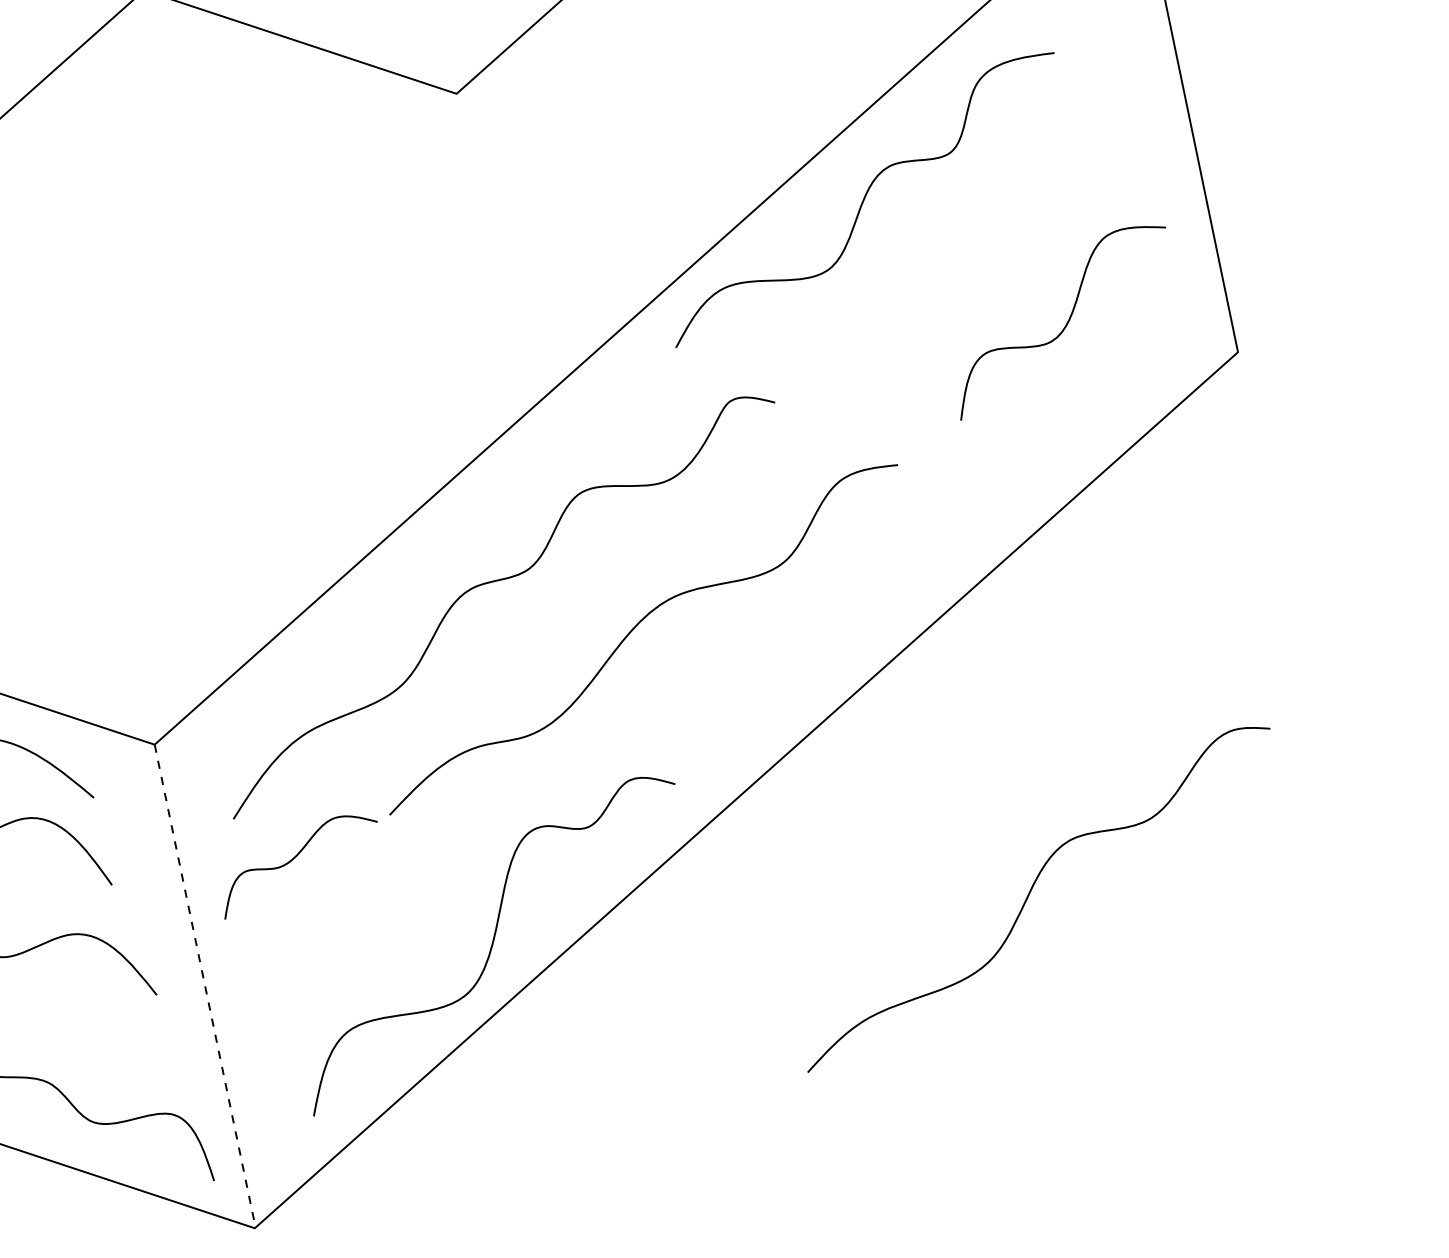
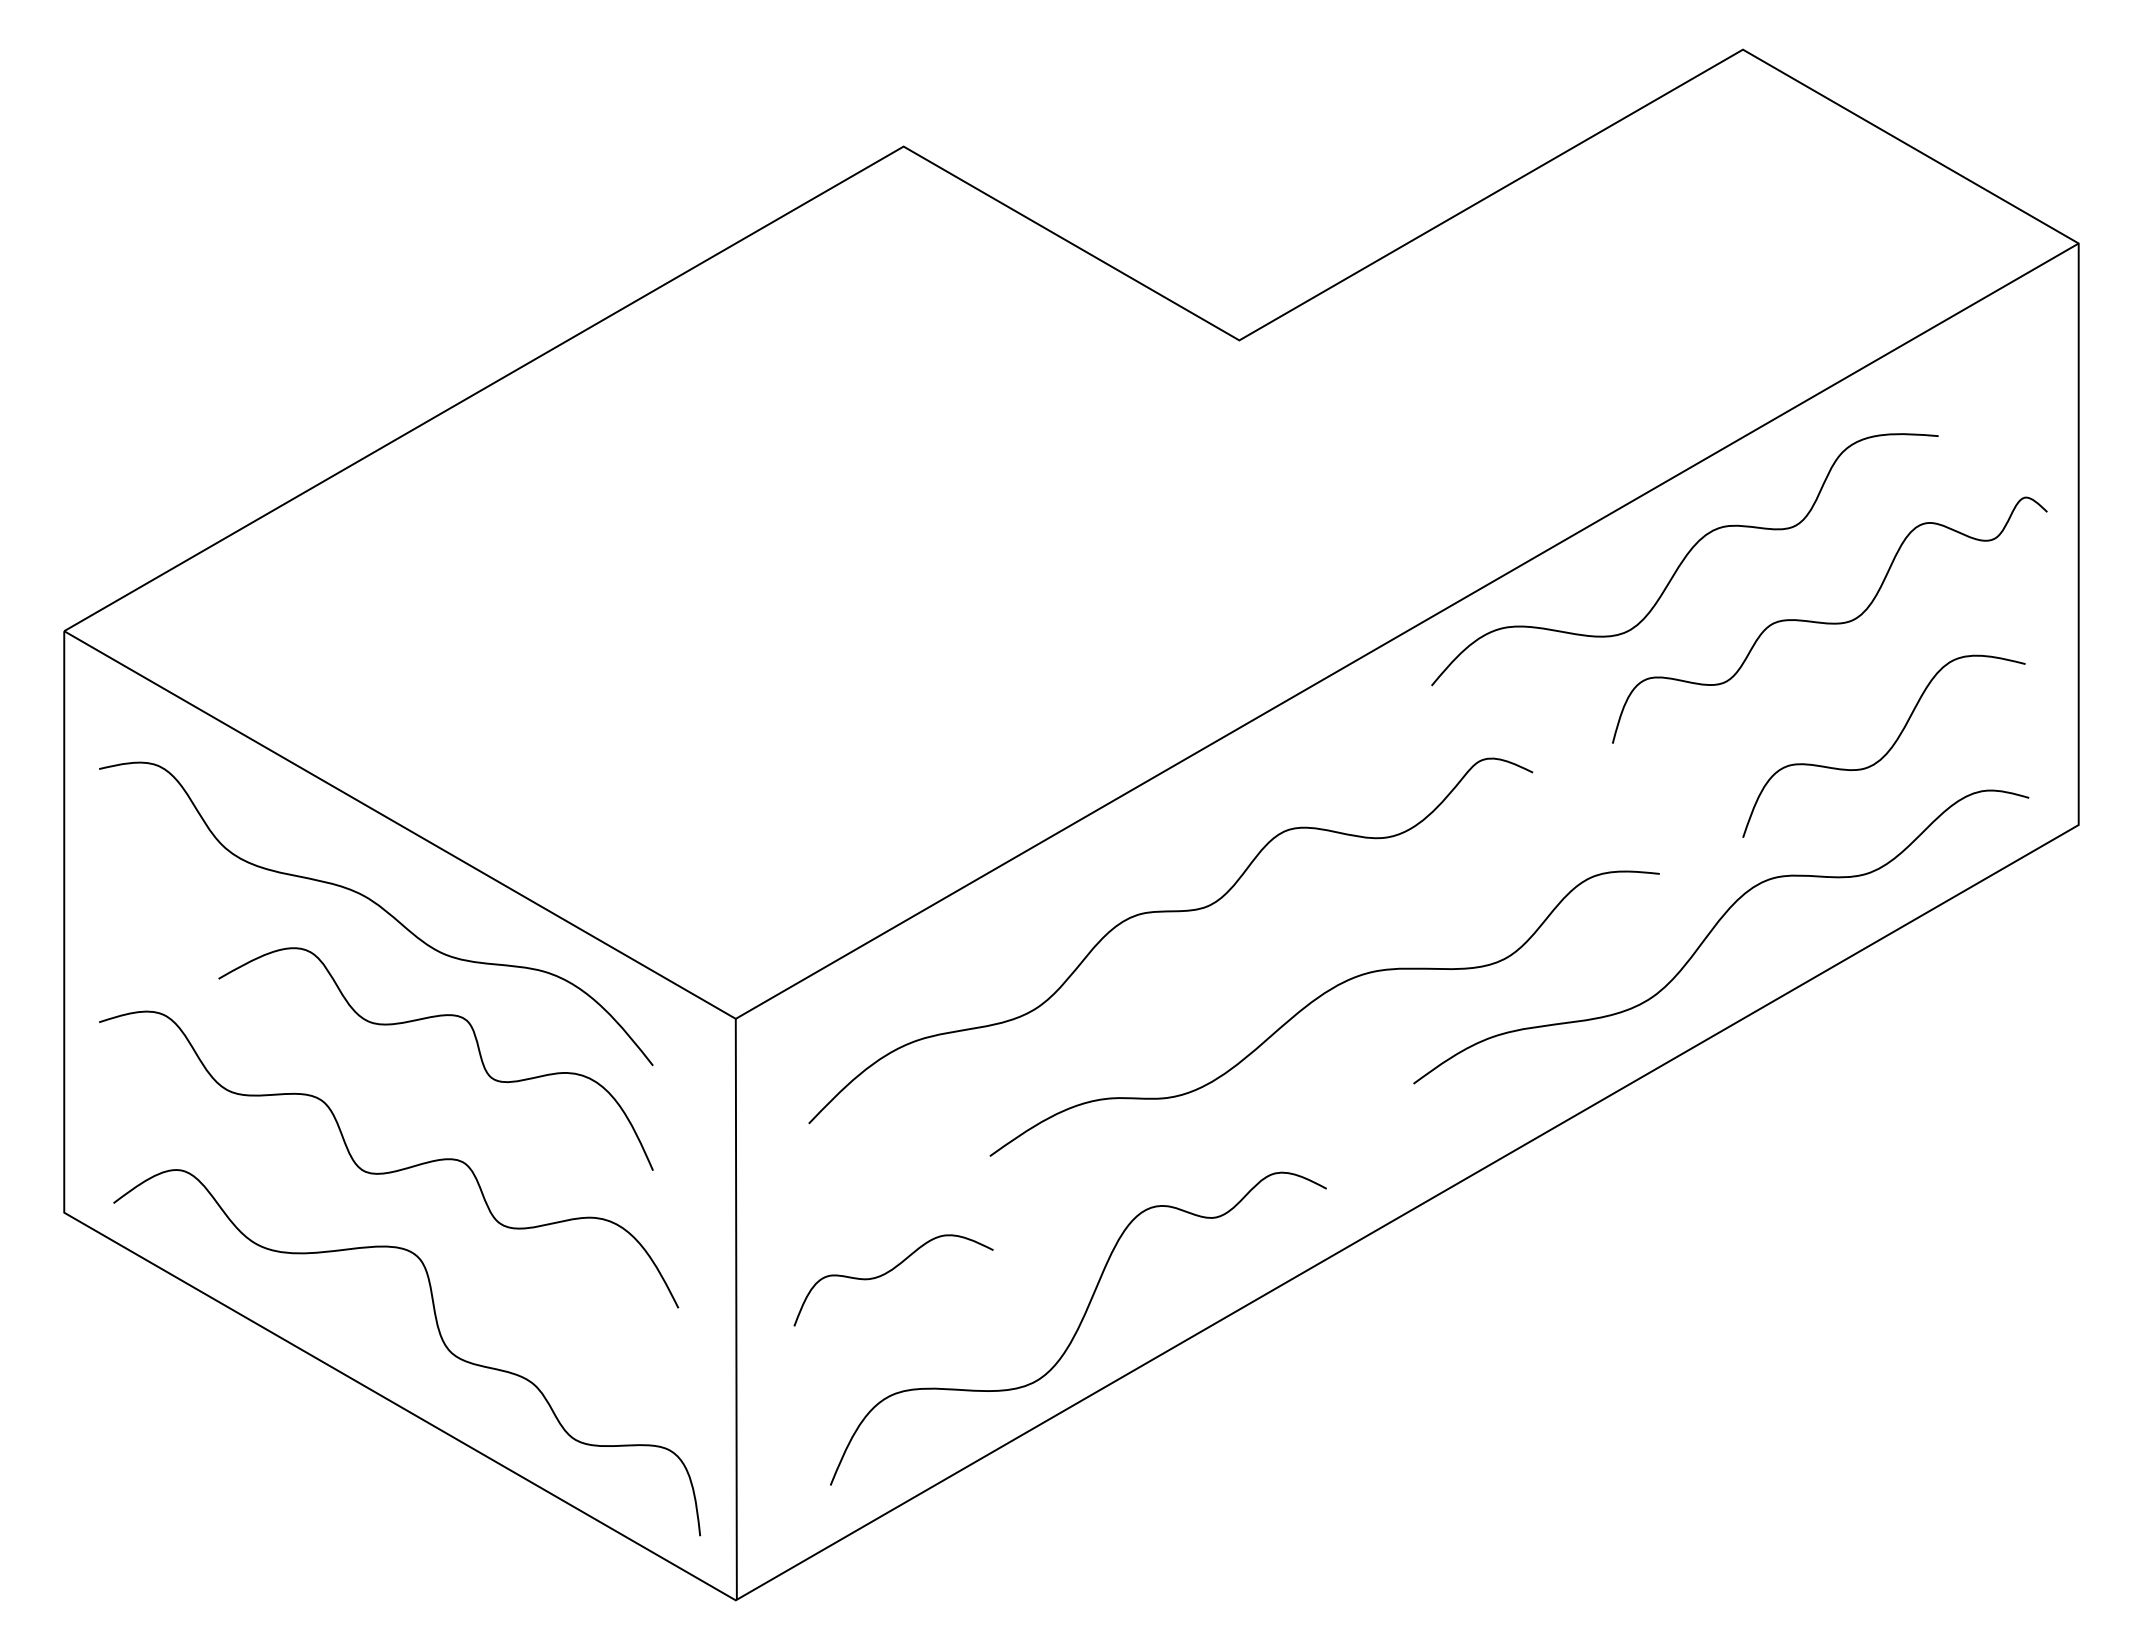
curve: (995, 226) -> (1829, 622), added
curve: (295, 858) -> (889, 1272), moved
curve: (1030, 894) -> (1712, 931), moved
line: (205, 986) -> (736, 1309), dashed -> solid

